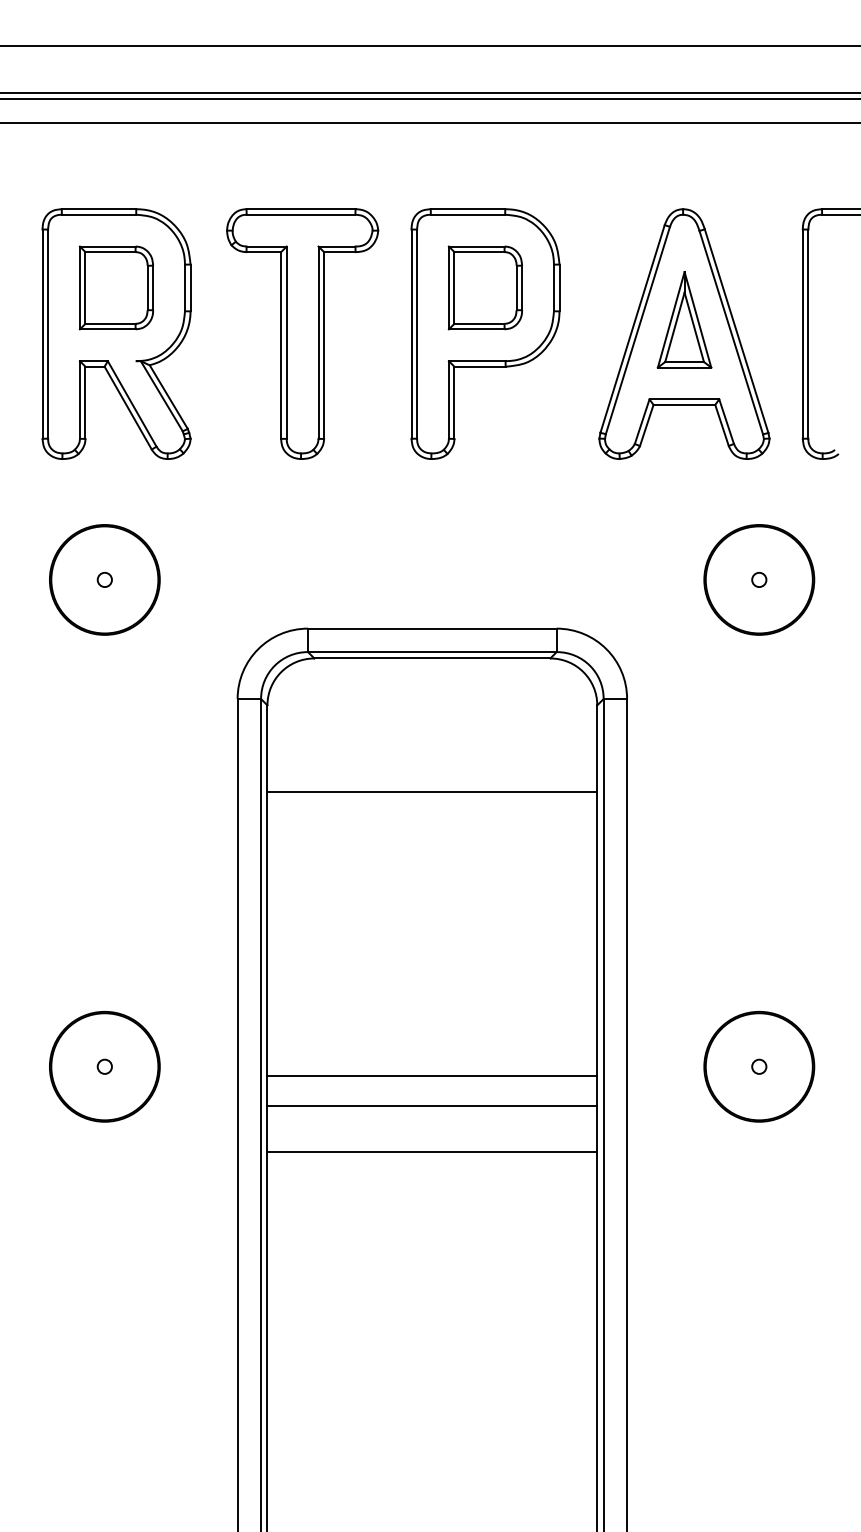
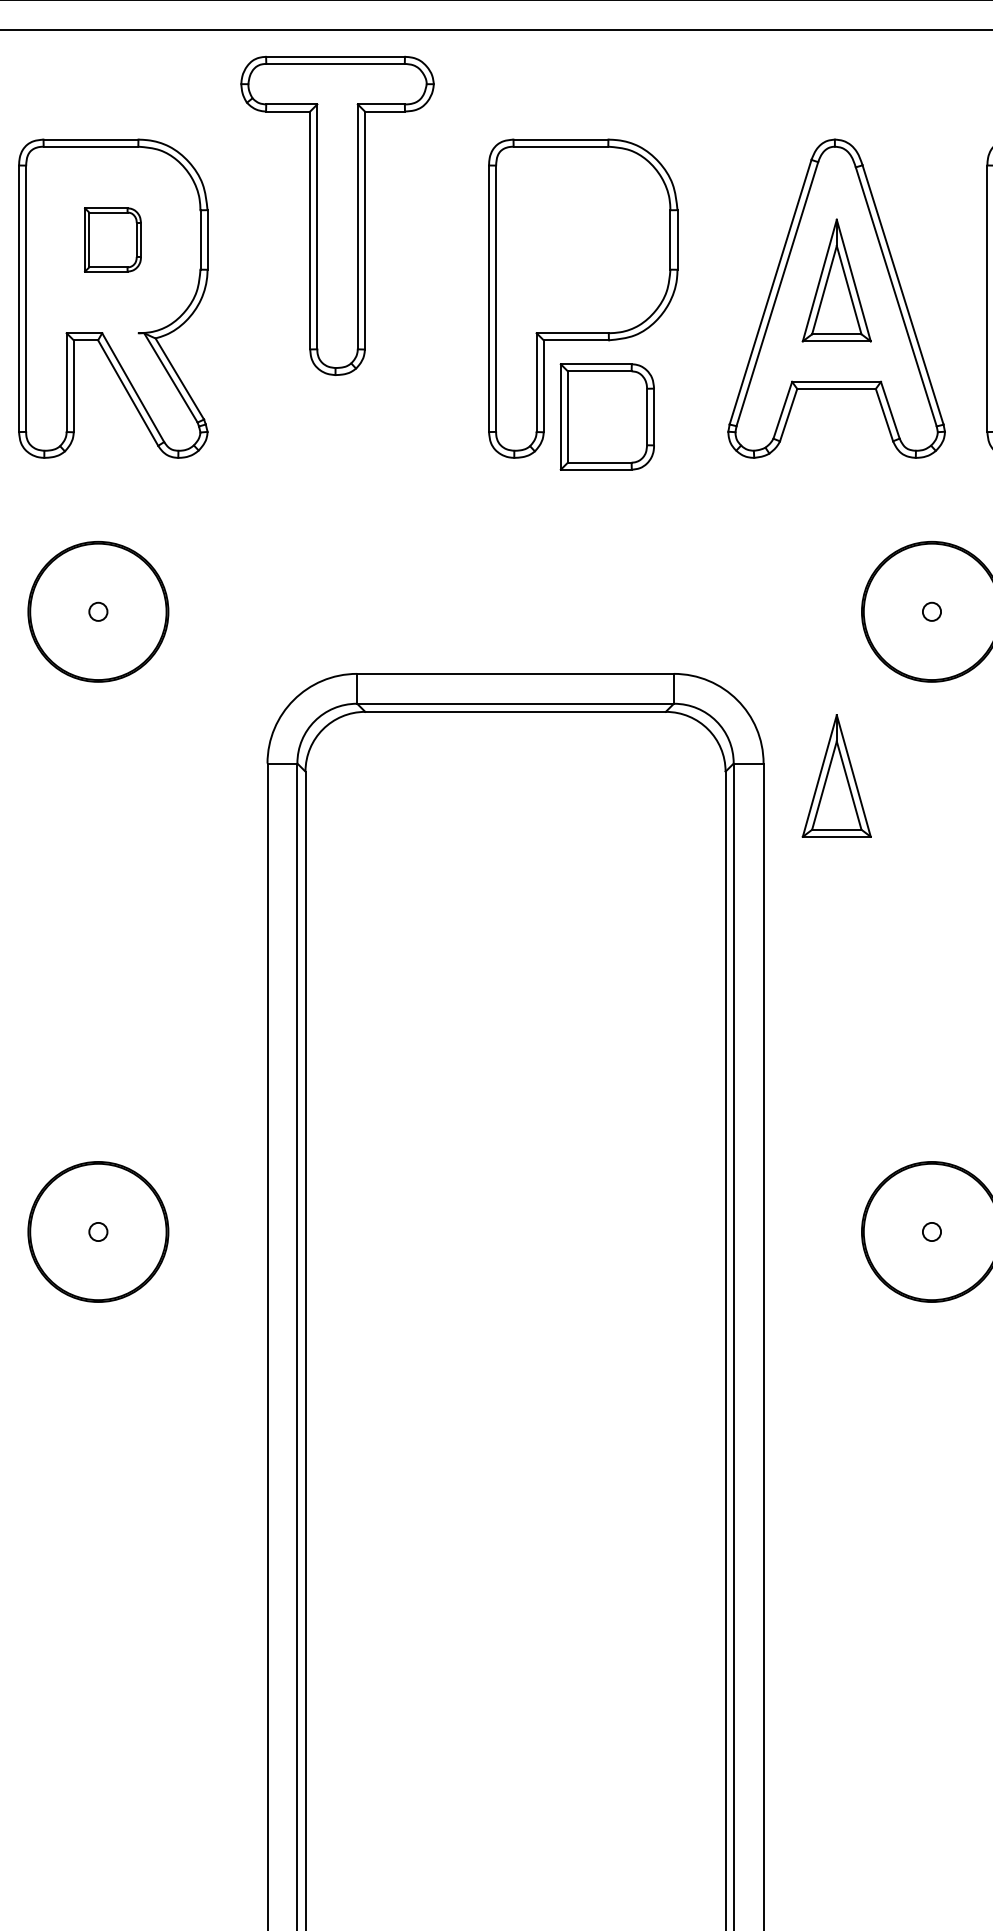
part: (115, 287) -> (111, 239), size x0.6
part: (484, 287) -> (606, 416), moved
part: (302, 333) -> (337, 215), moved
part: (684, 708) -> (836, 775), added
line: (432, 791) -> (515, 881), removed
line: (432, 1075) -> (515, 1243), removed
line: (432, 1105) -> (515, 1281), removed
line: (432, 1152) -> (515, 1341), removed

